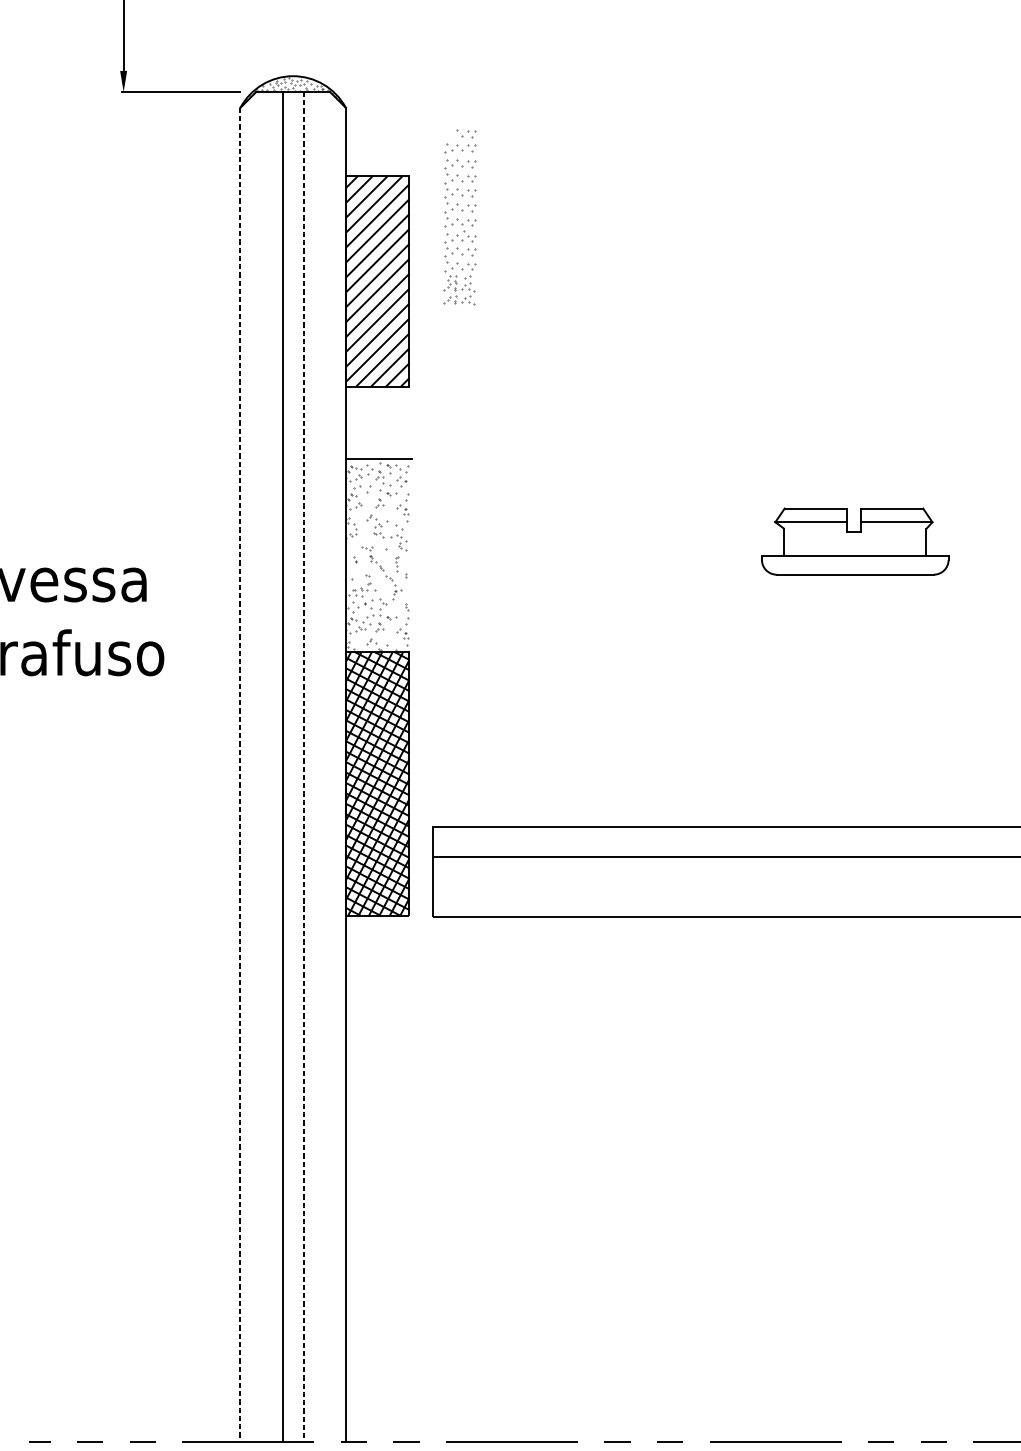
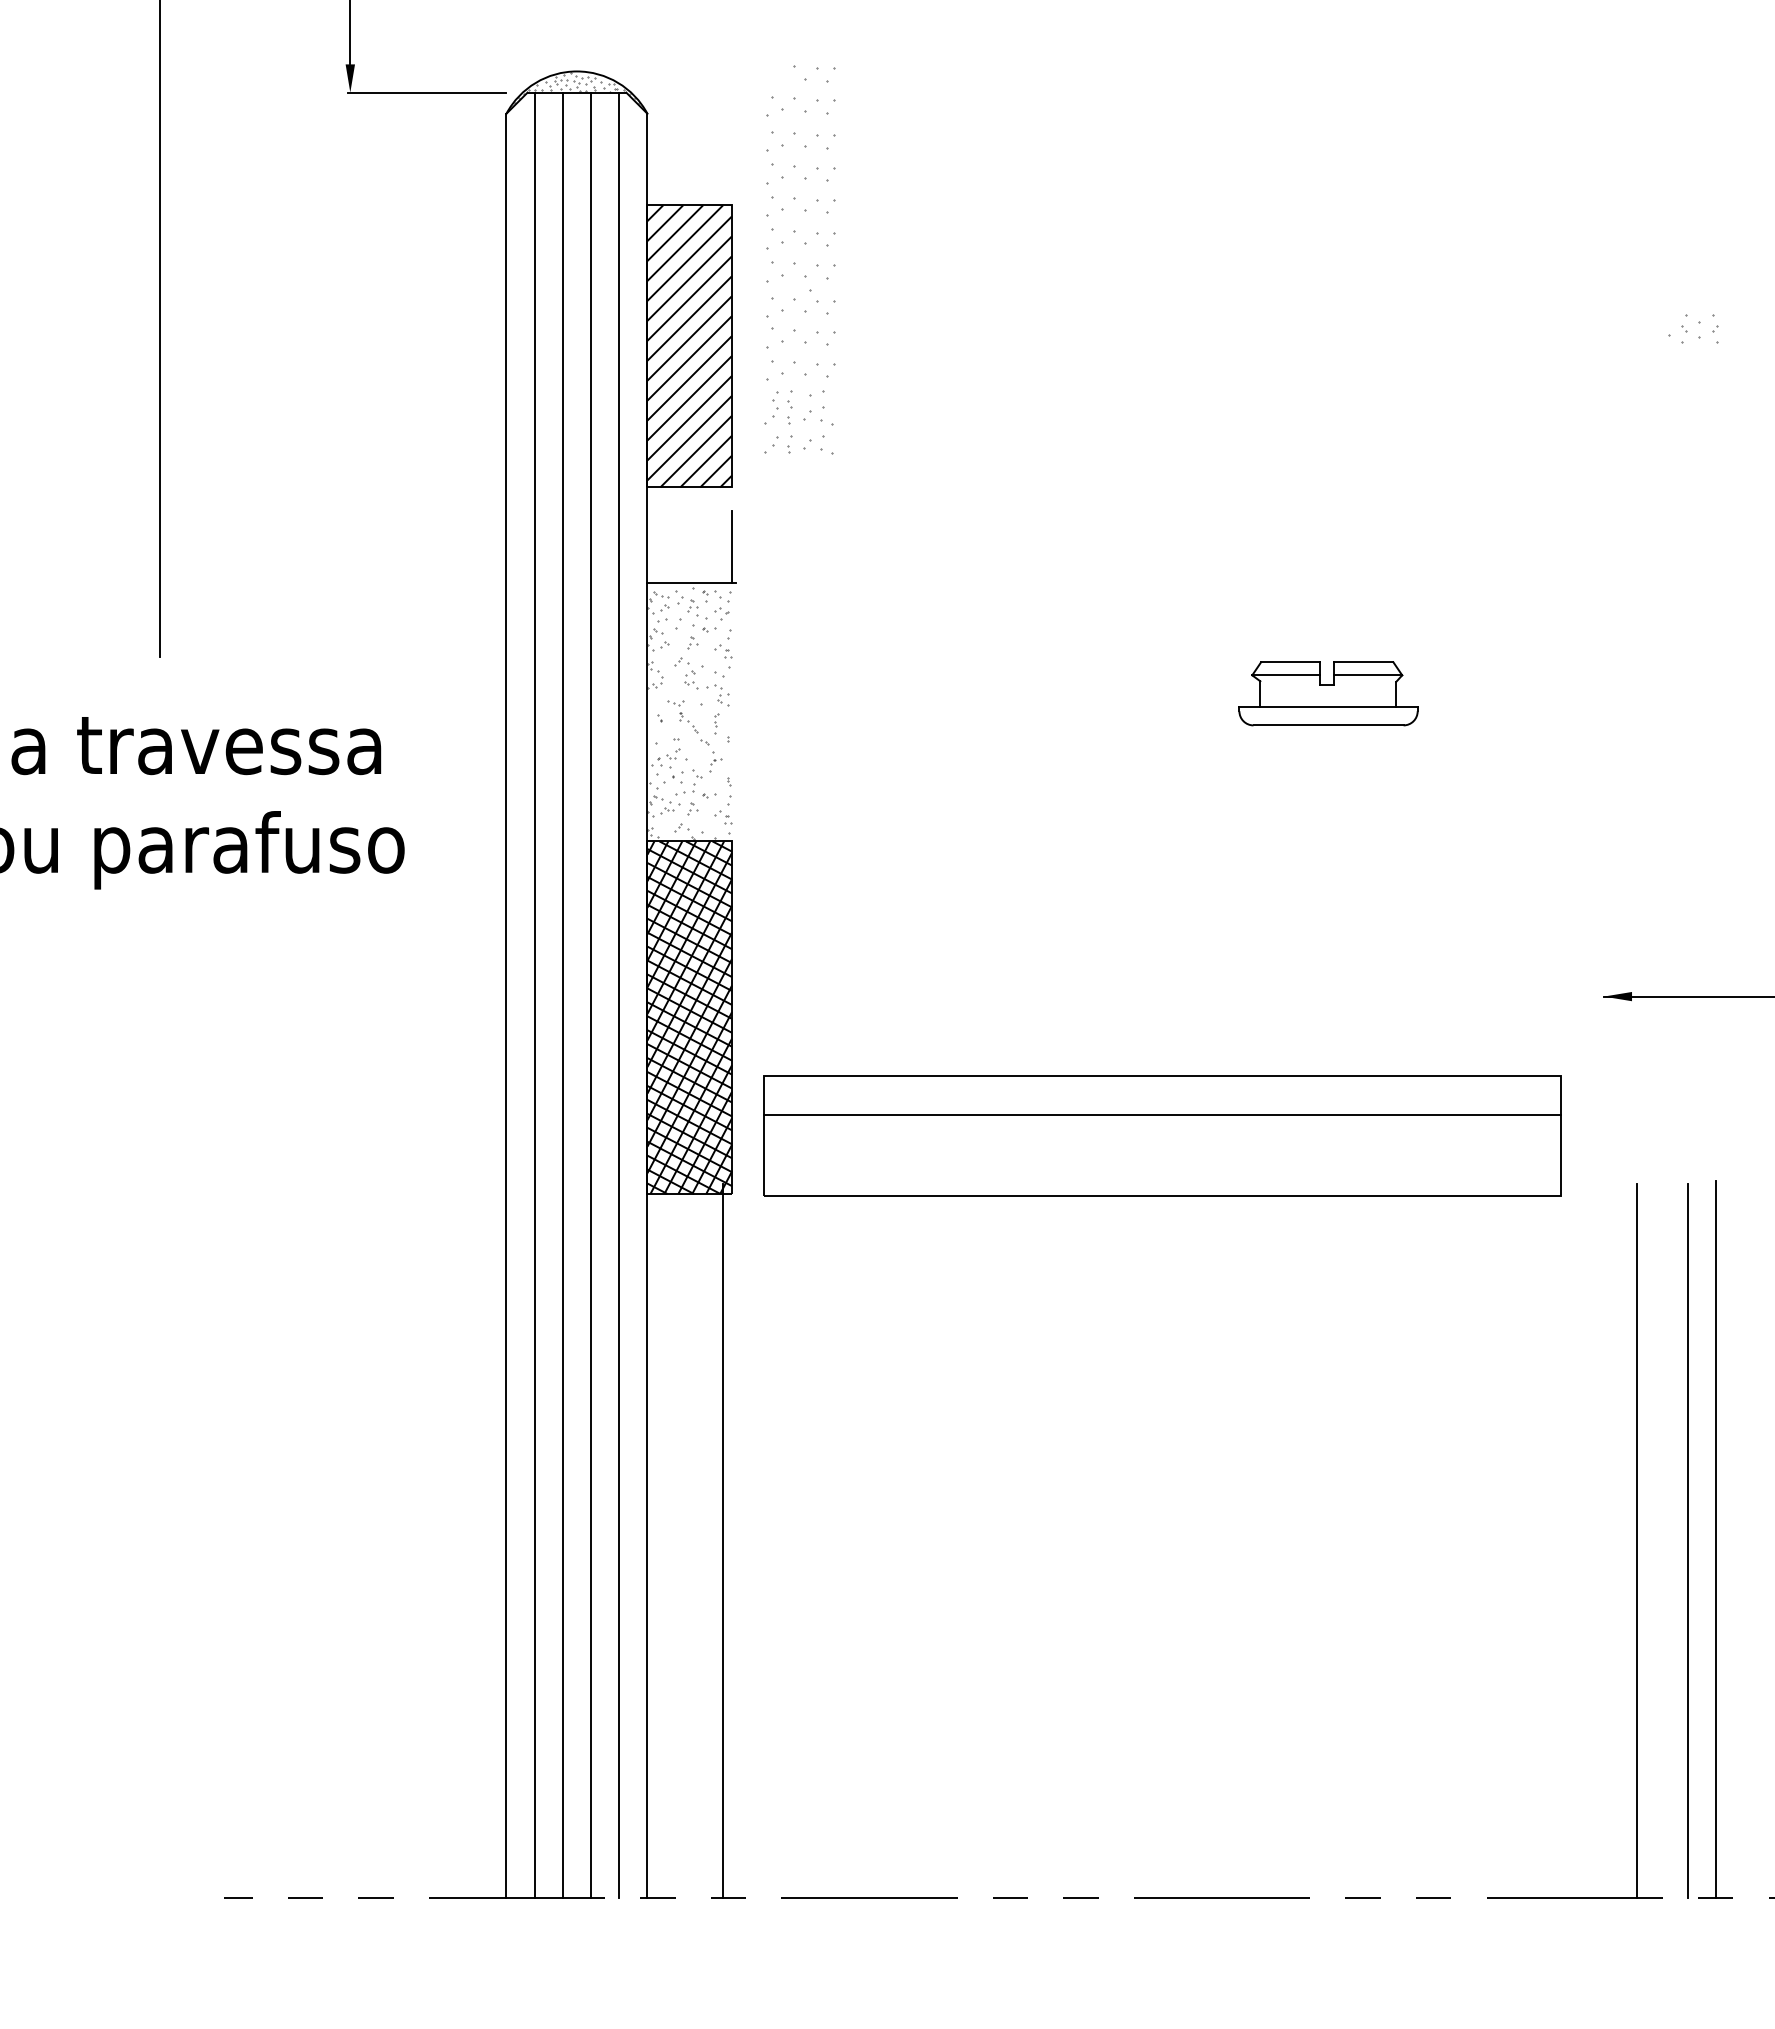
part: (459, 216) -> (799, 259), size x1.67
line: (409, 432) -> (732, 547), added
part: (855, 541) -> (1328, 693), size x0.71
line: (261, 766) -> (534, 994), added
line: (324, 766) -> (619, 994), added
line: (304, 767) -> (591, 995), dashed -> solid
line: (240, 774) -> (506, 1005), dashed -> solid
line: (402, 1174) -> (723, 1540), added

